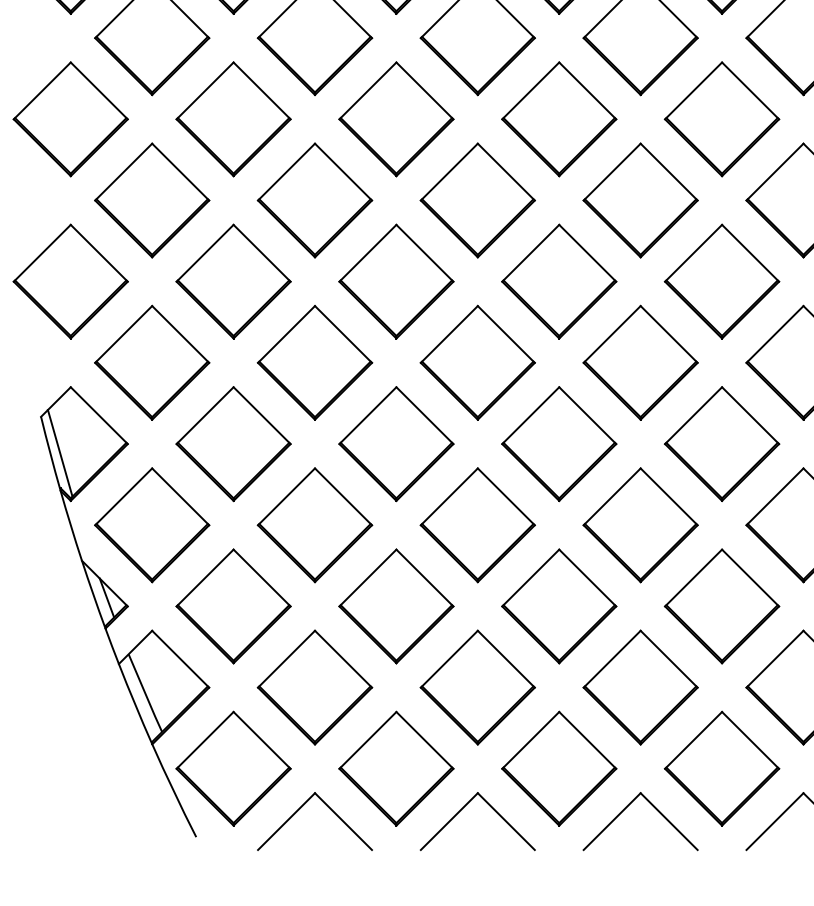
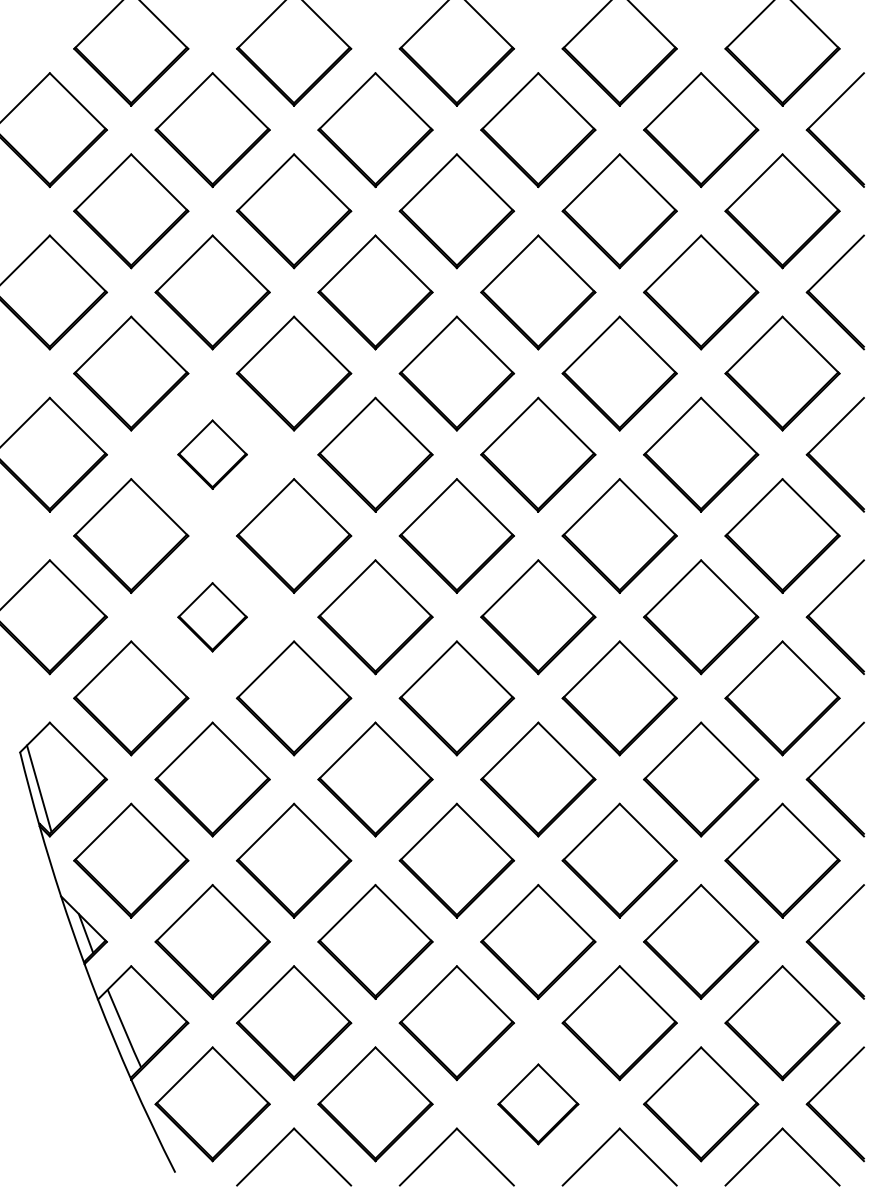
part: (233, 119) -> (212, 454), size x0.6
part: (233, 282) -> (212, 617), size x0.6
part: (559, 769) -> (538, 1104), size x0.7

